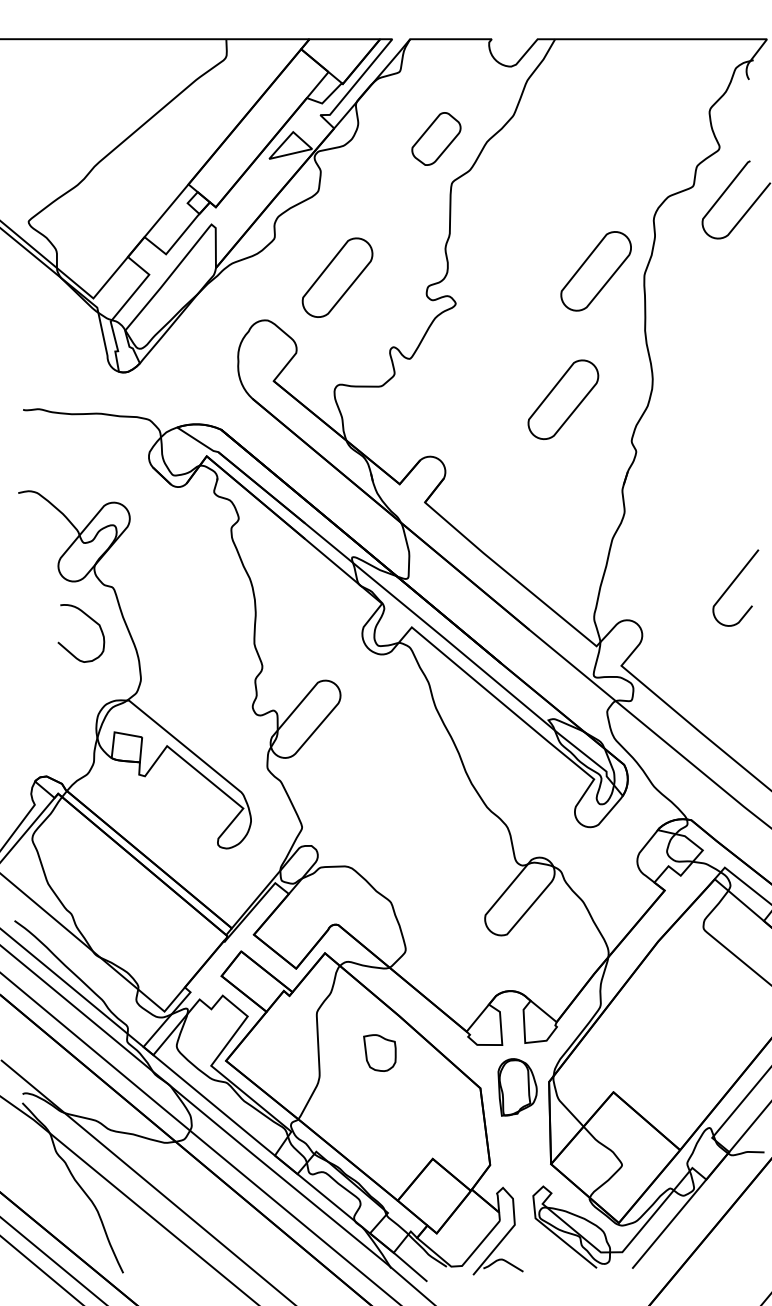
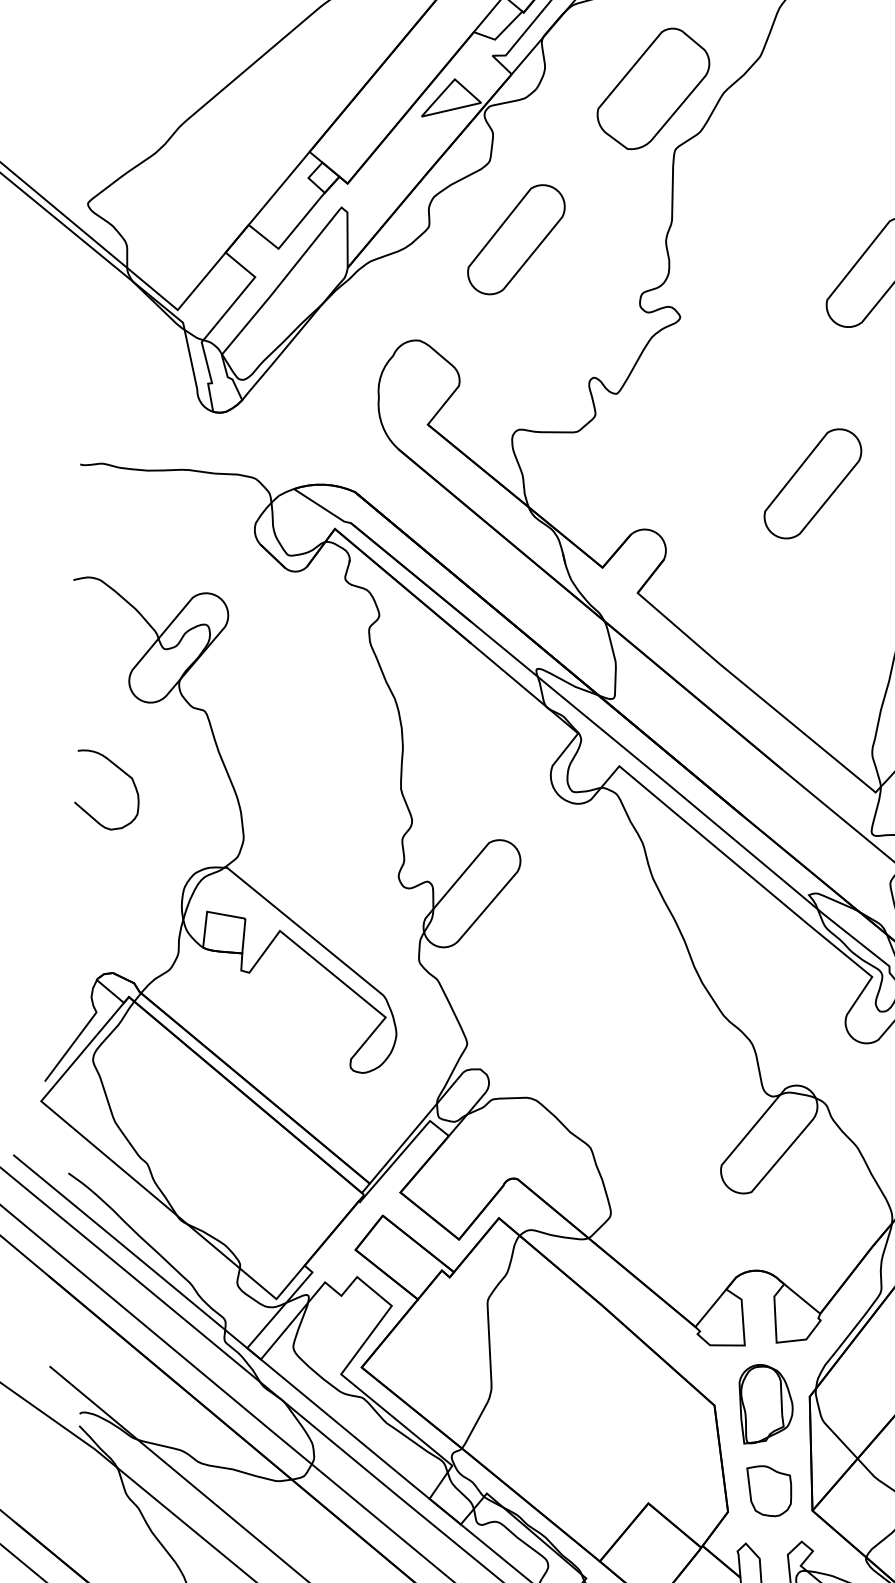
part: (436, 138) -> (653, 88), size x1.67
part: (337, 277) -> (516, 239), moved
part: (563, 399) -> (813, 483), moved
curve: (90, 619) -> (119, 770), moved
part: (379, 1052) -> (768, 1490), moved

